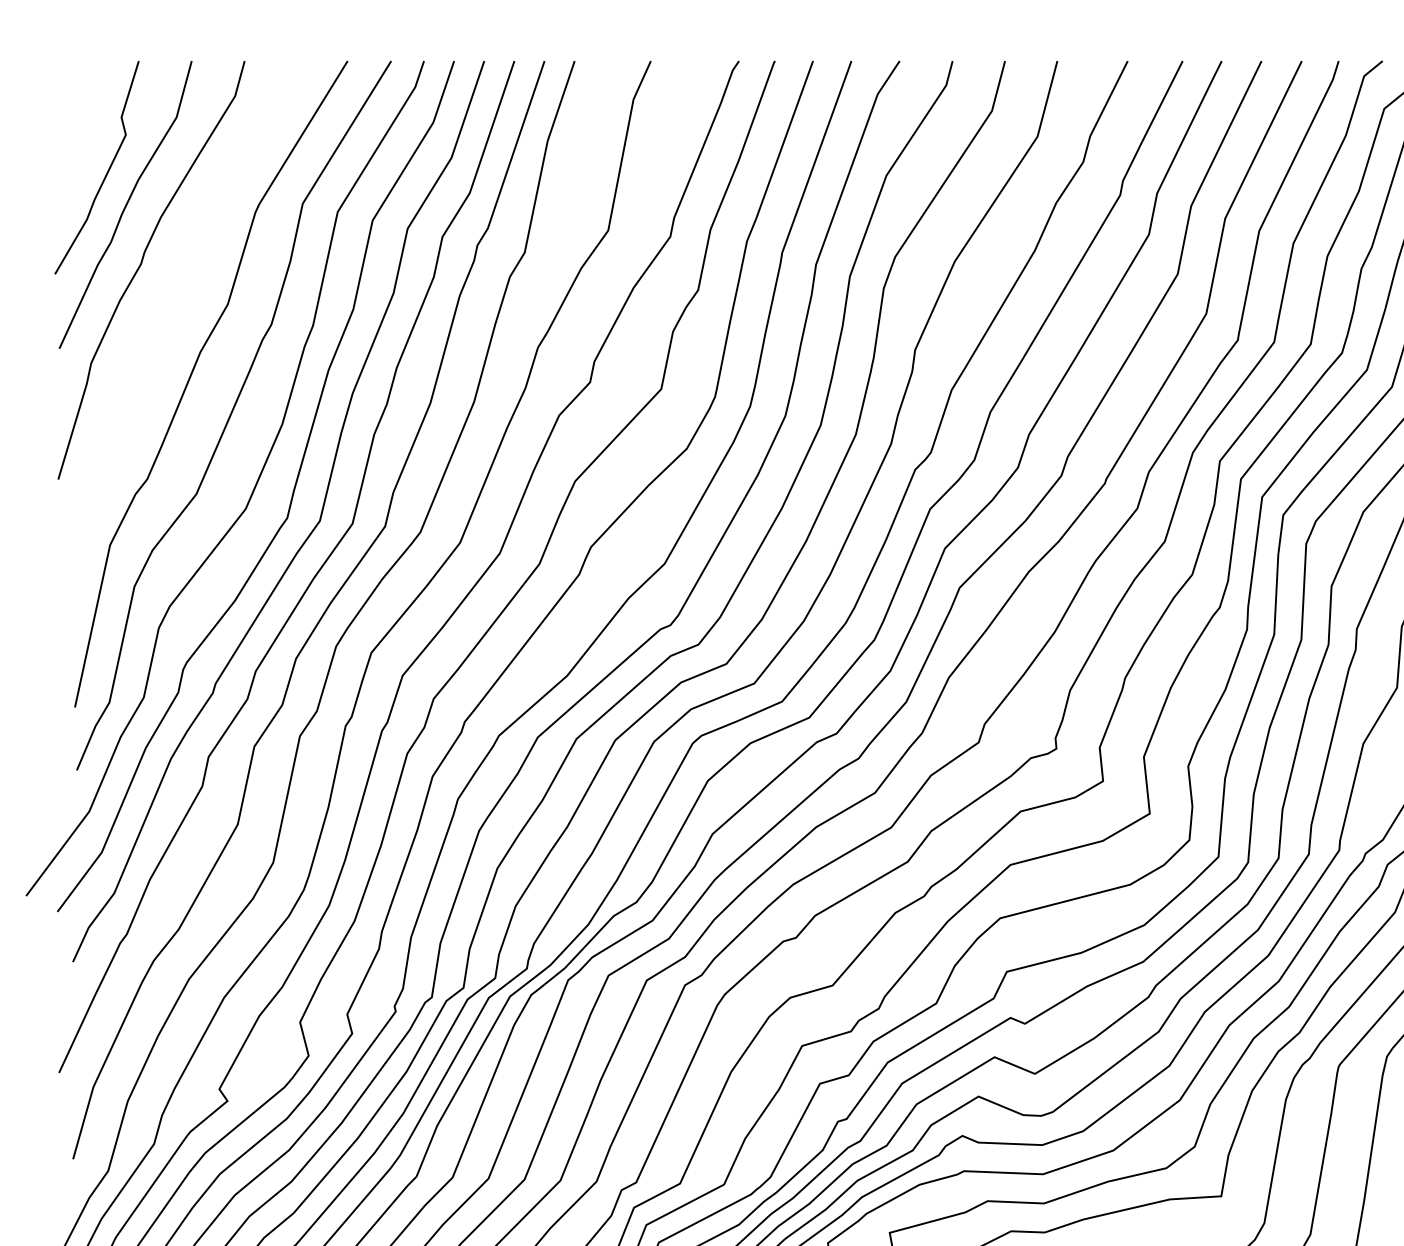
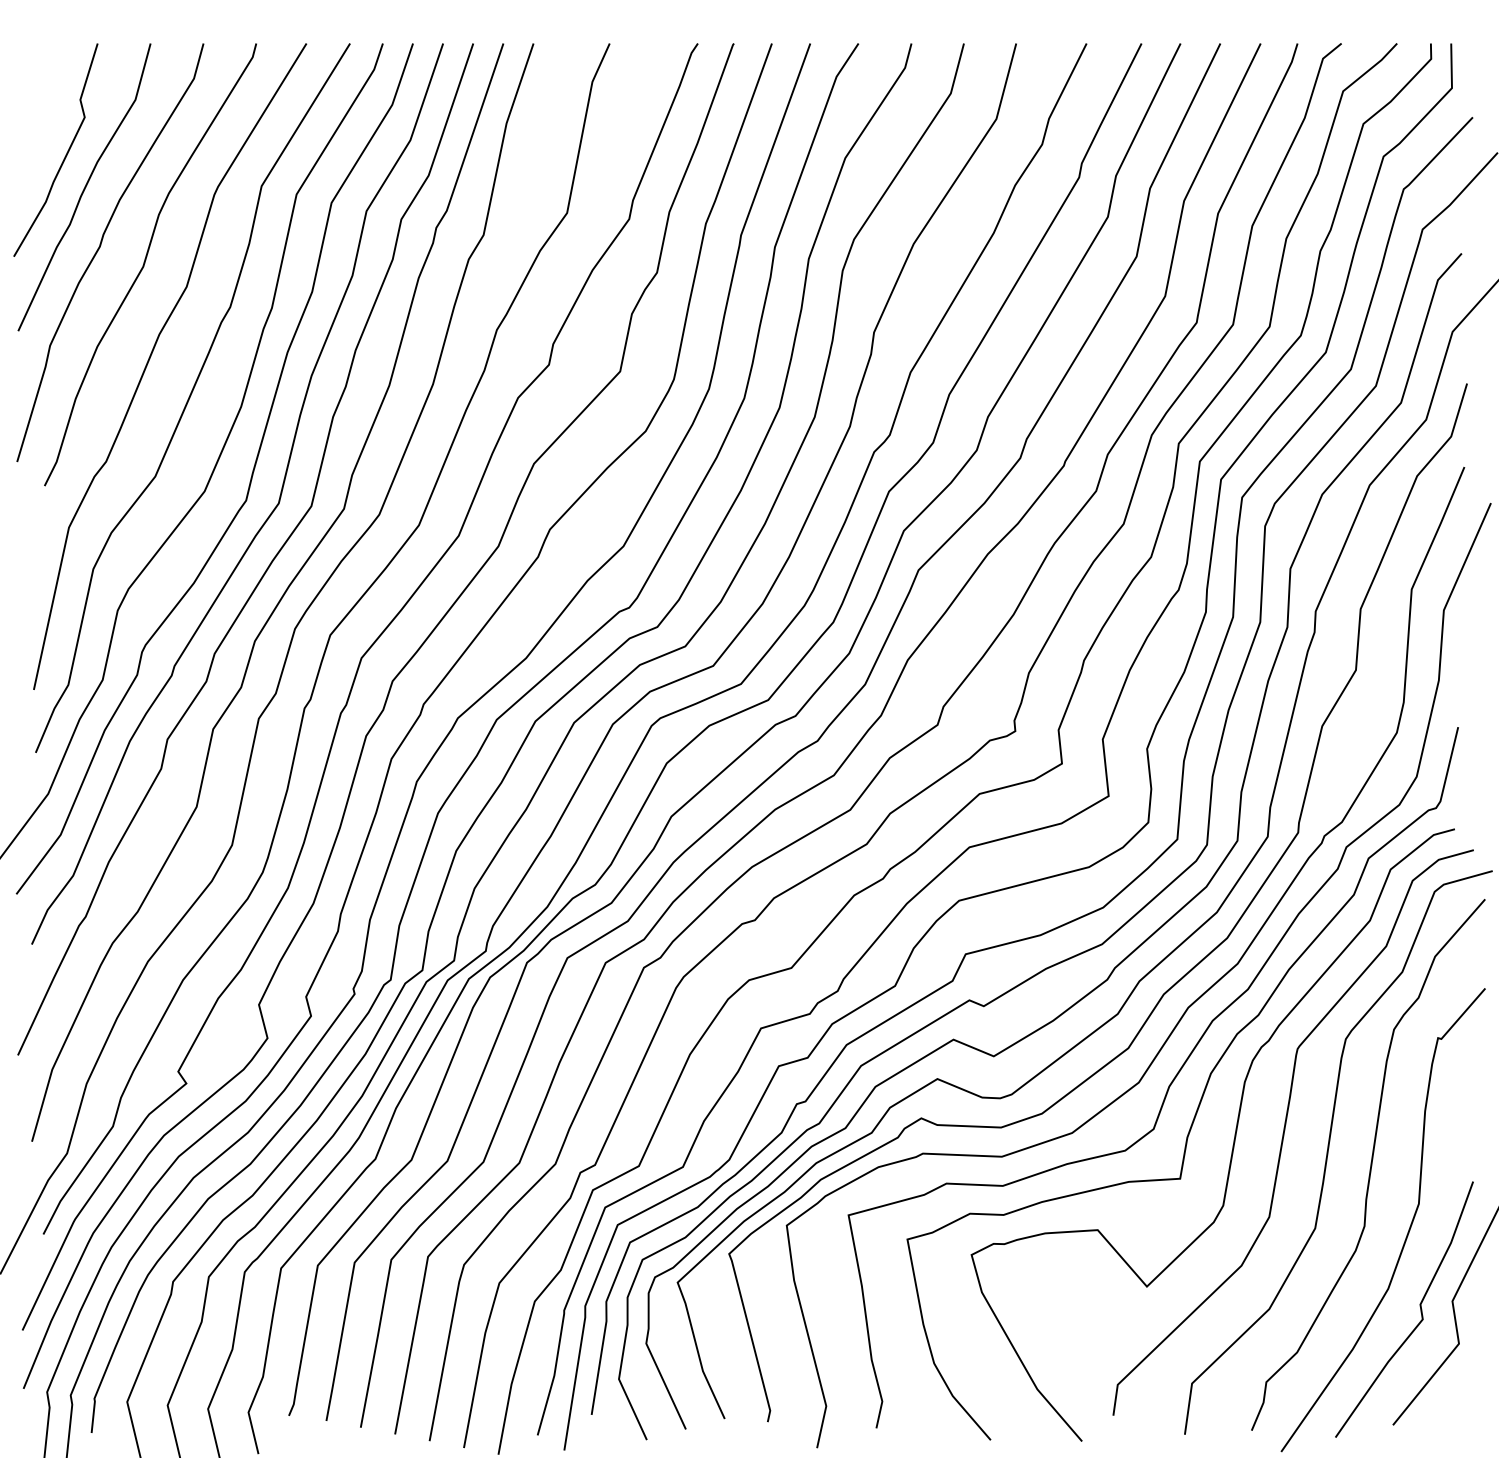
curve: (186, 281) -> (145, 263), added

